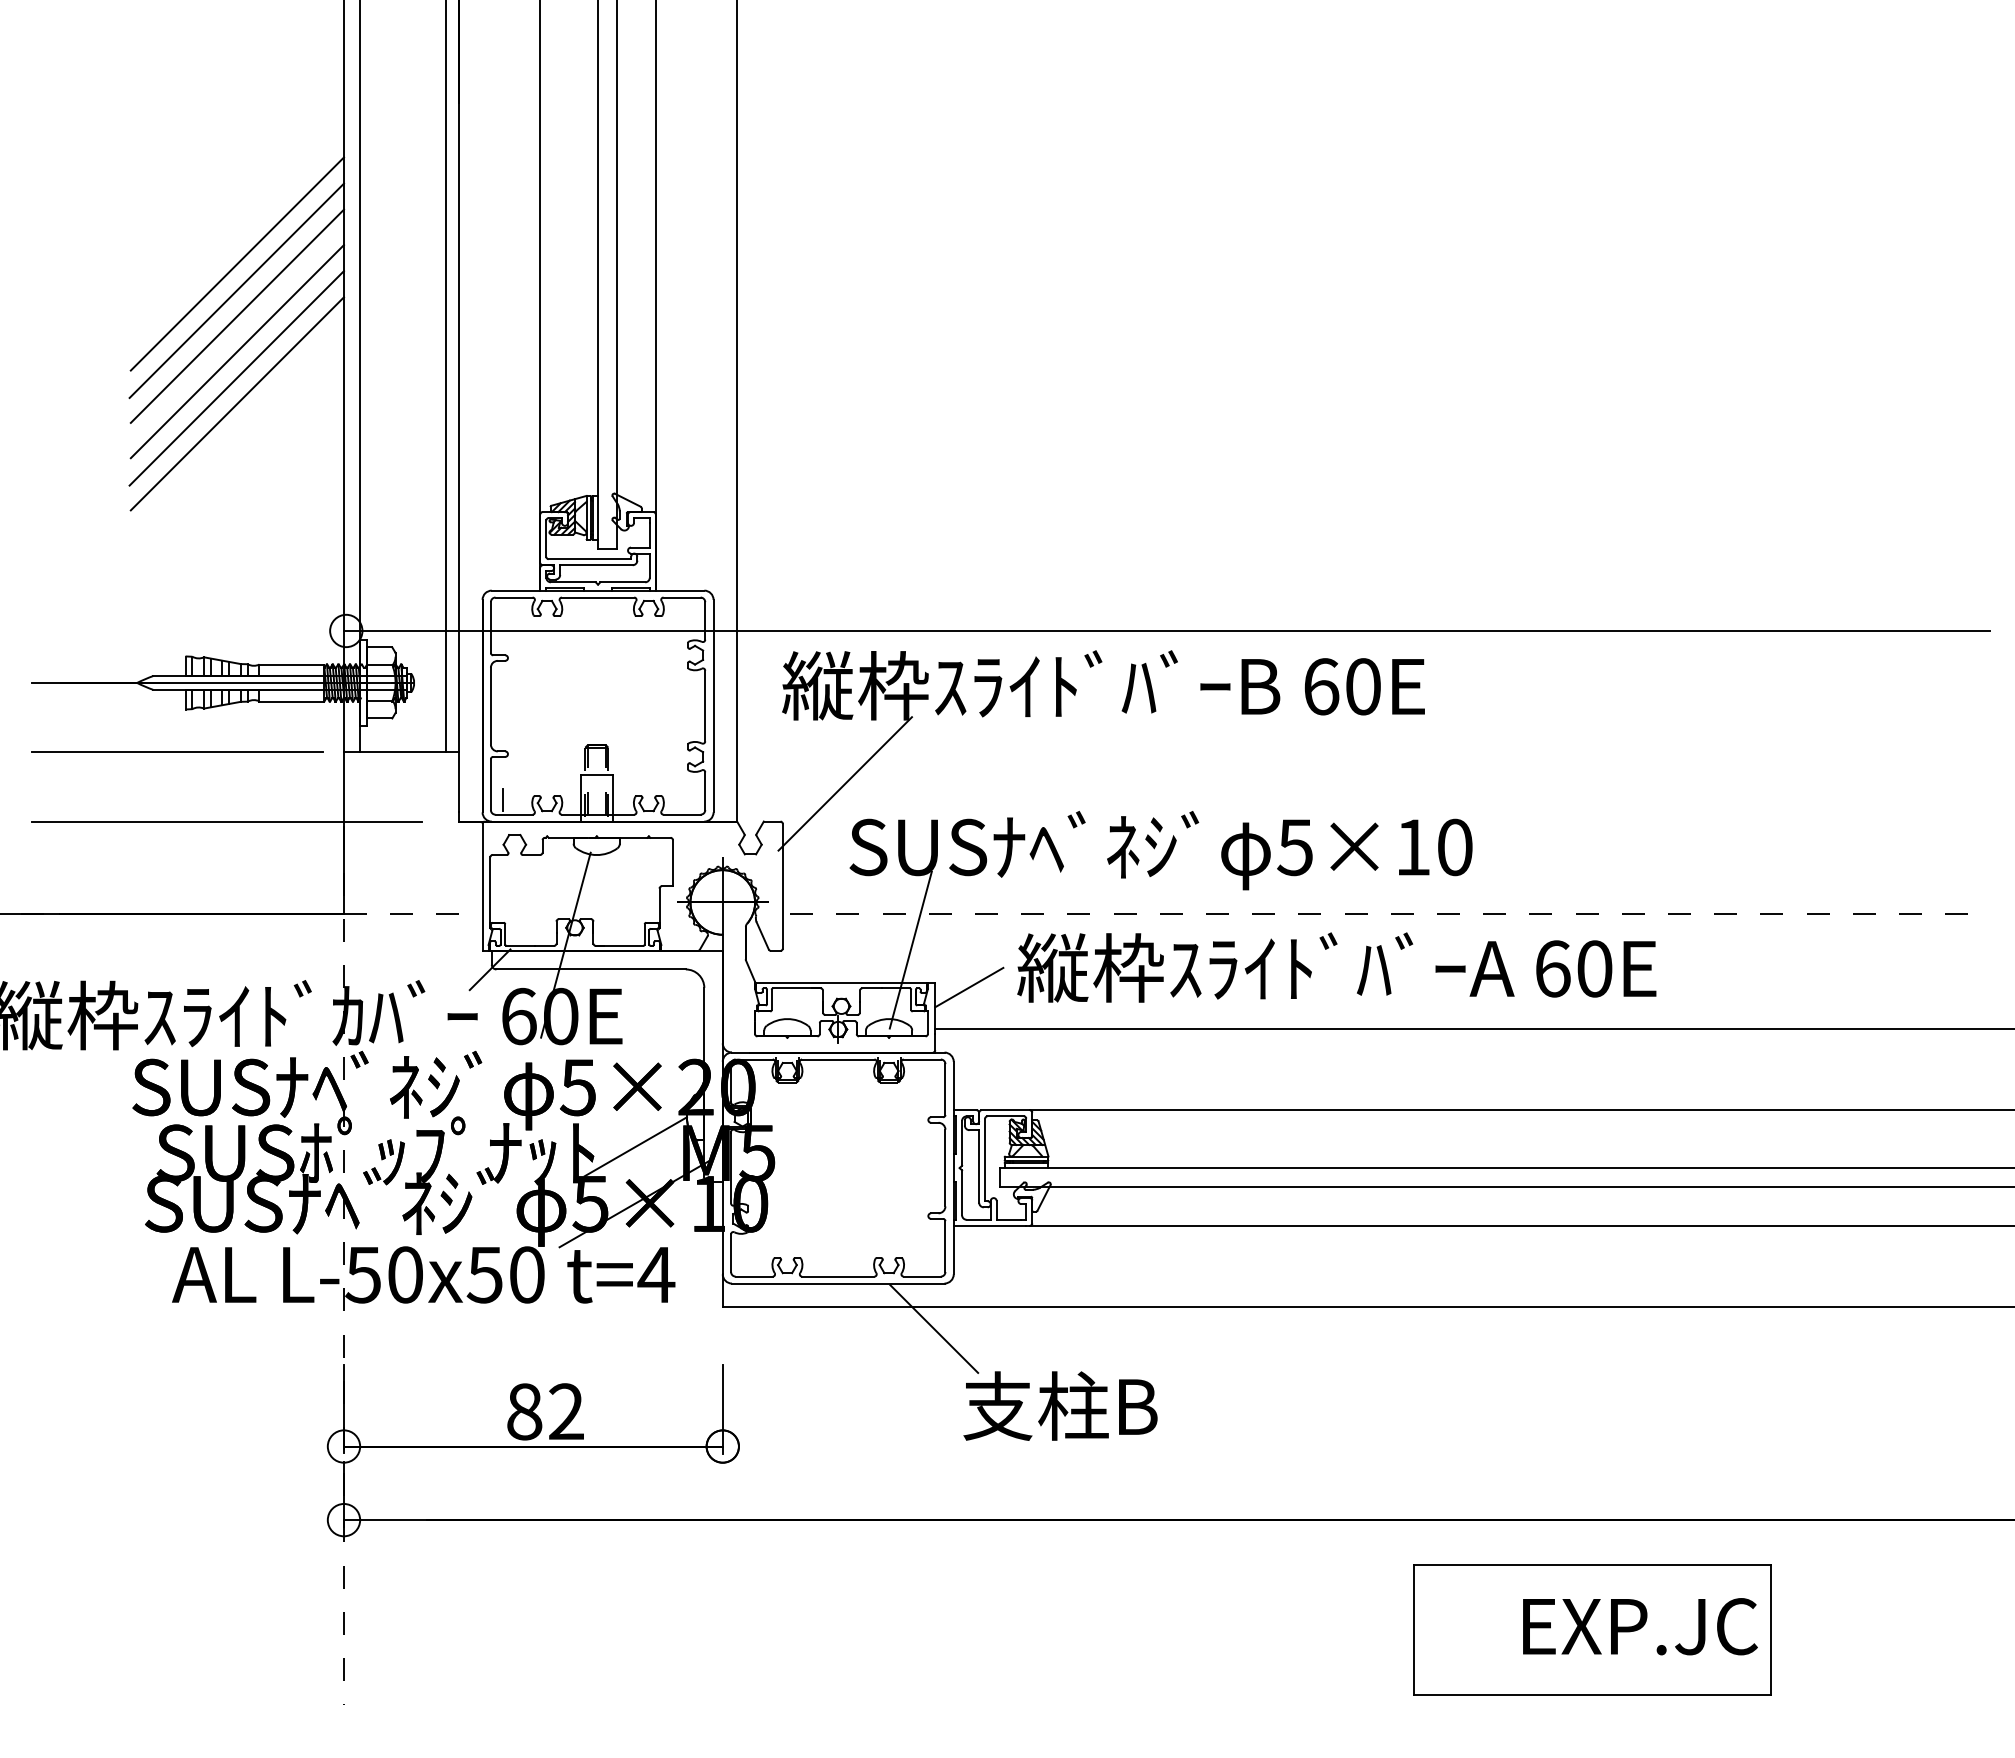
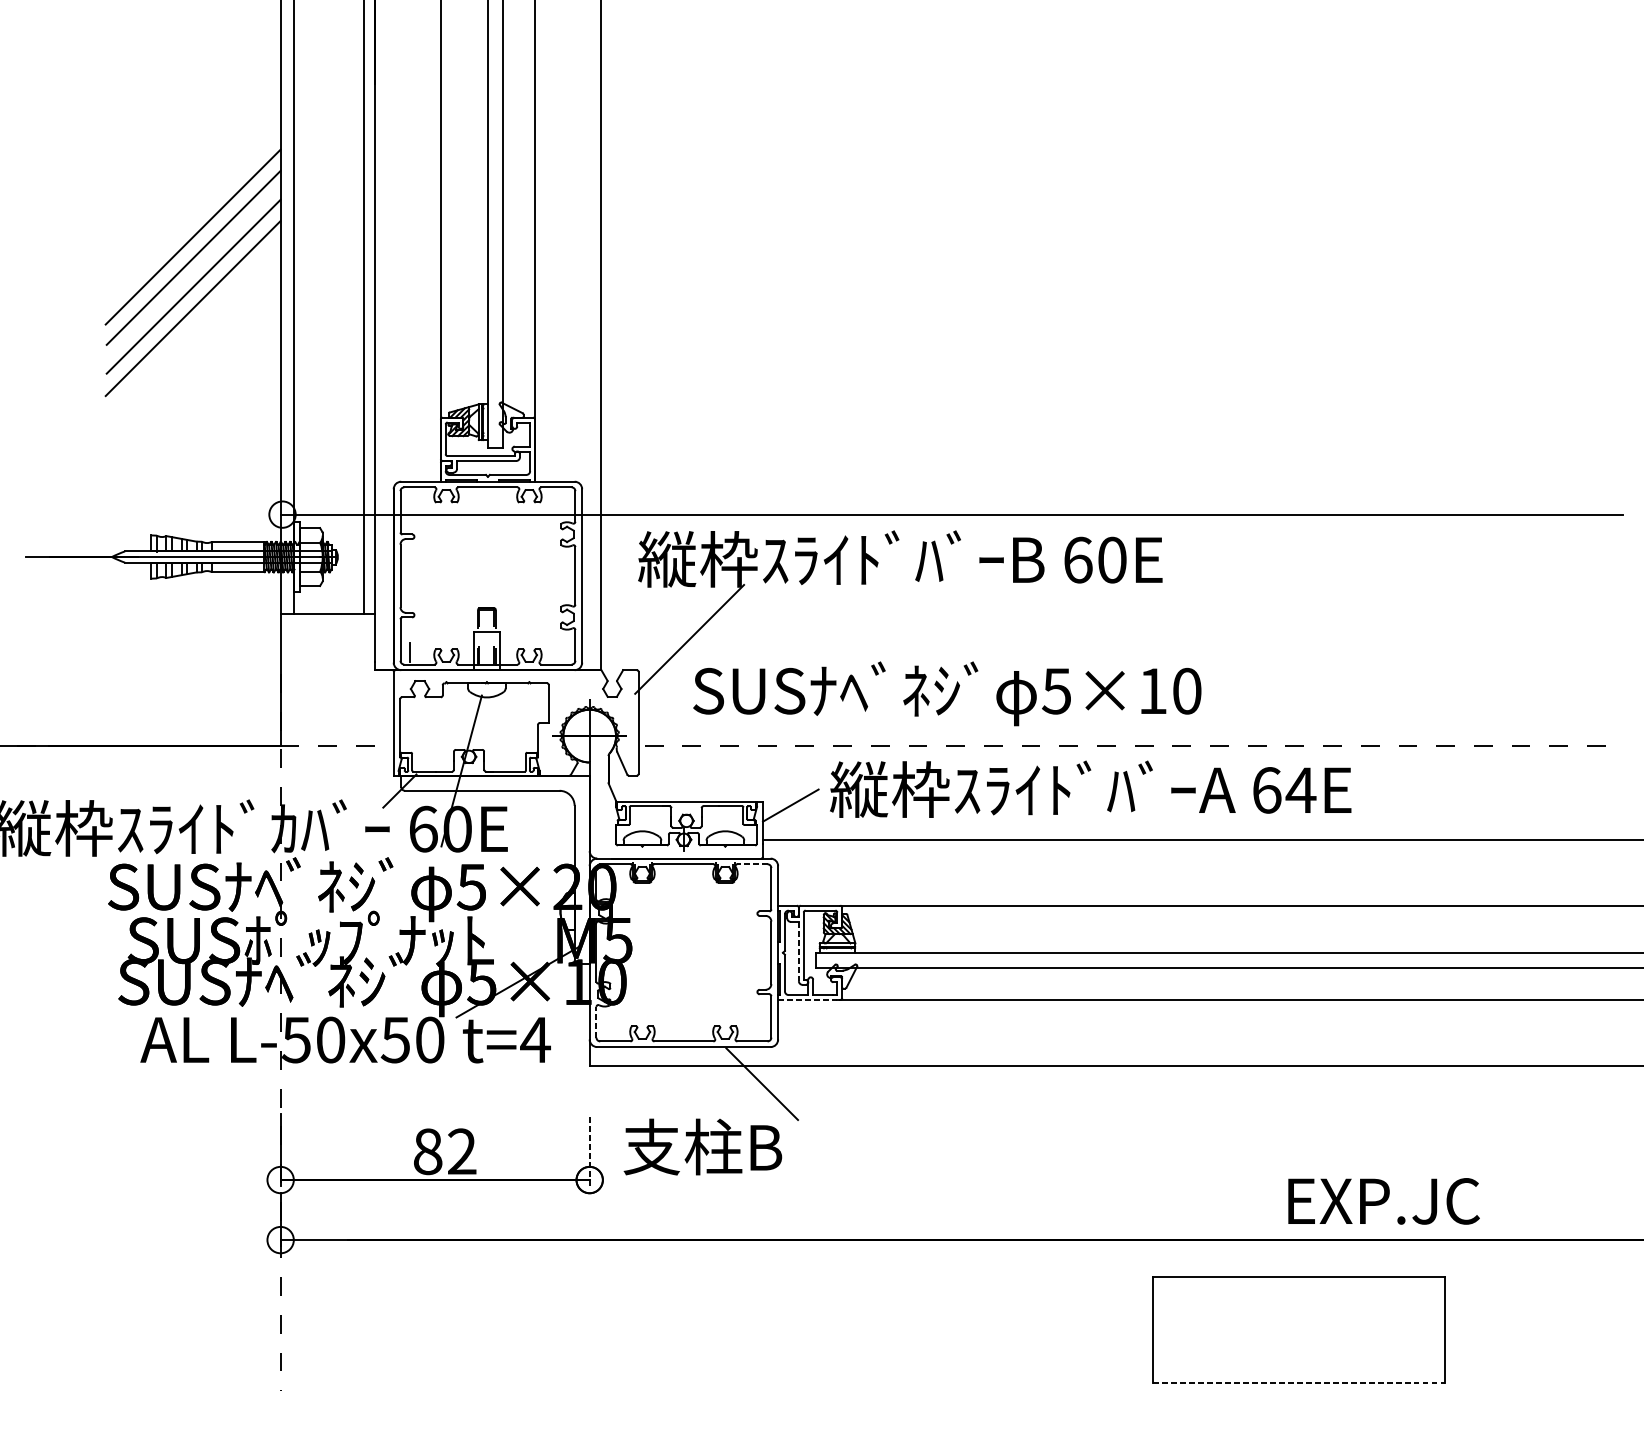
line: (236, 263) -> (192, 214), removed
line: (236, 403) -> (192, 329), removed
line: (177, 751) -> (144, 612), removed
line: (226, 821) -> (184, 670), removed
line: (910, 949) -> (742, 774), removed
text: (1594, 968) -> (1300, 790), 60E -> 64E
line: (922, 1059) -> (752, 864), solid -> dashed
line: (635, 1146) -> (518, 935), removed
line: (979, 1166) -> (799, 951), solid -> dashed
line: (990, 1225) -> (808, 999), solid -> dashed
line: (731, 1253) -> (596, 1022), solid -> dashed
text: (1060, 1405) -> (702, 1146), moved
line: (722, 1408) -> (589, 1149), solid -> dashed
text: (1640, 1626) -> (1384, 1201), moved
line: (1592, 1695) -> (1299, 1383), solid -> dashed

